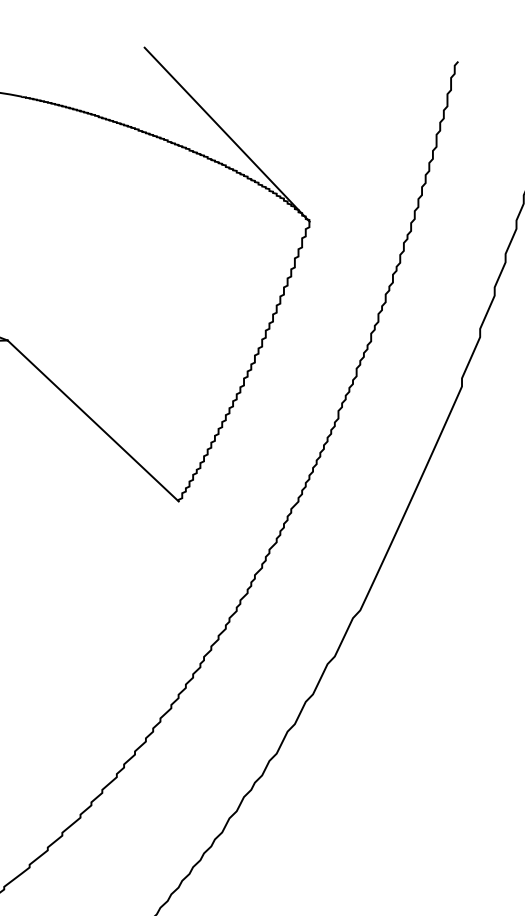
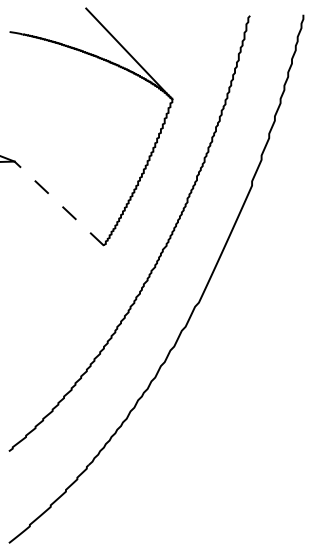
line: (91, 420) -> (58, 203), solid -> dashed

